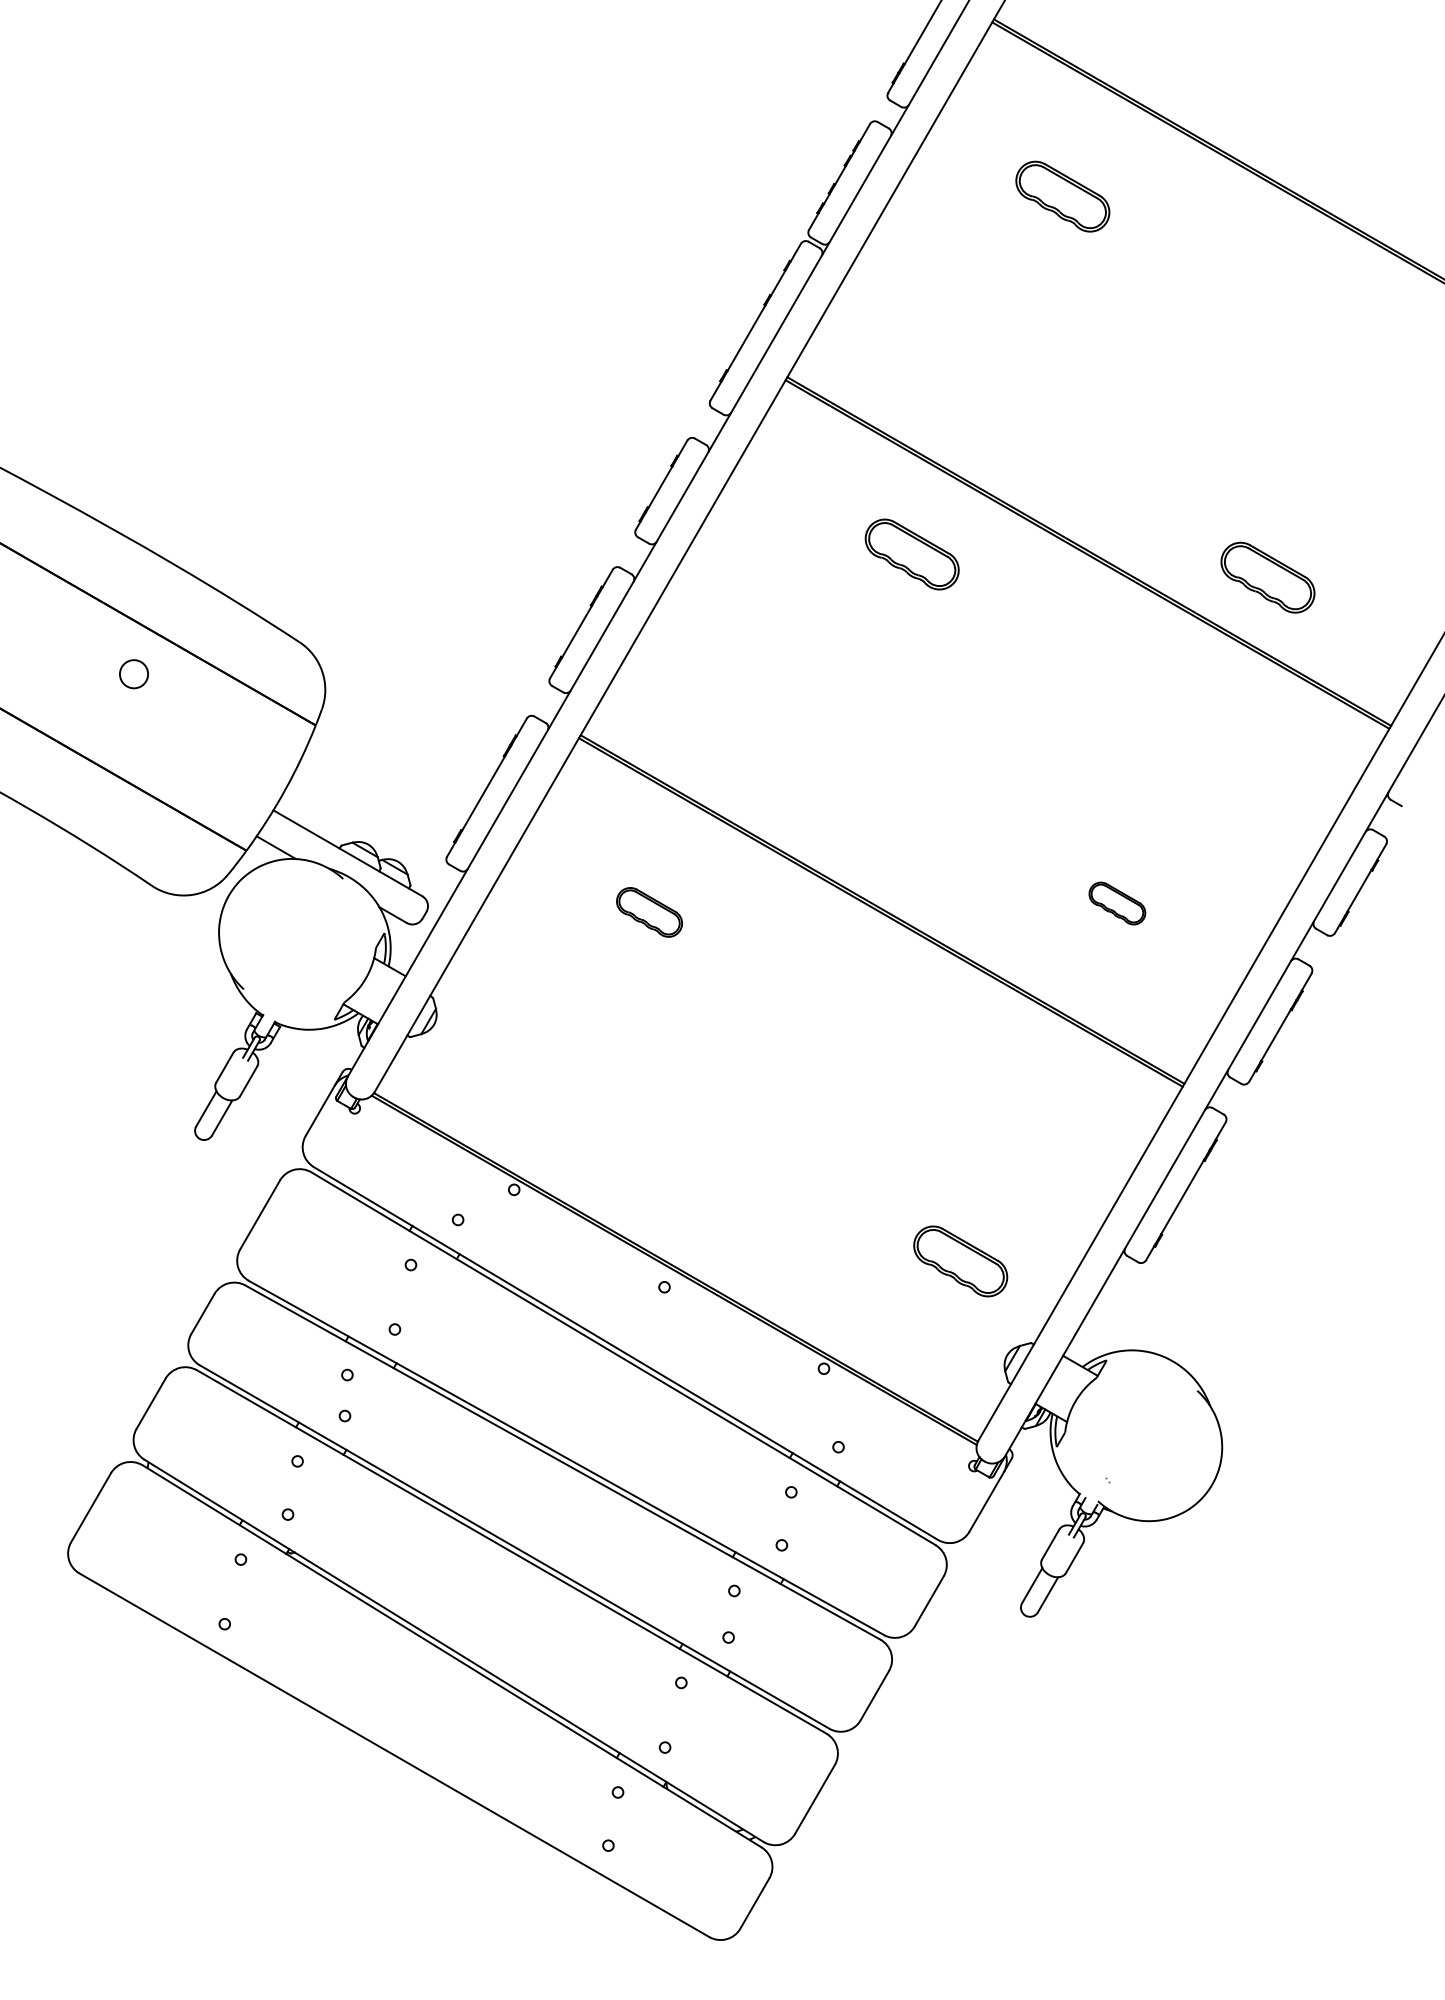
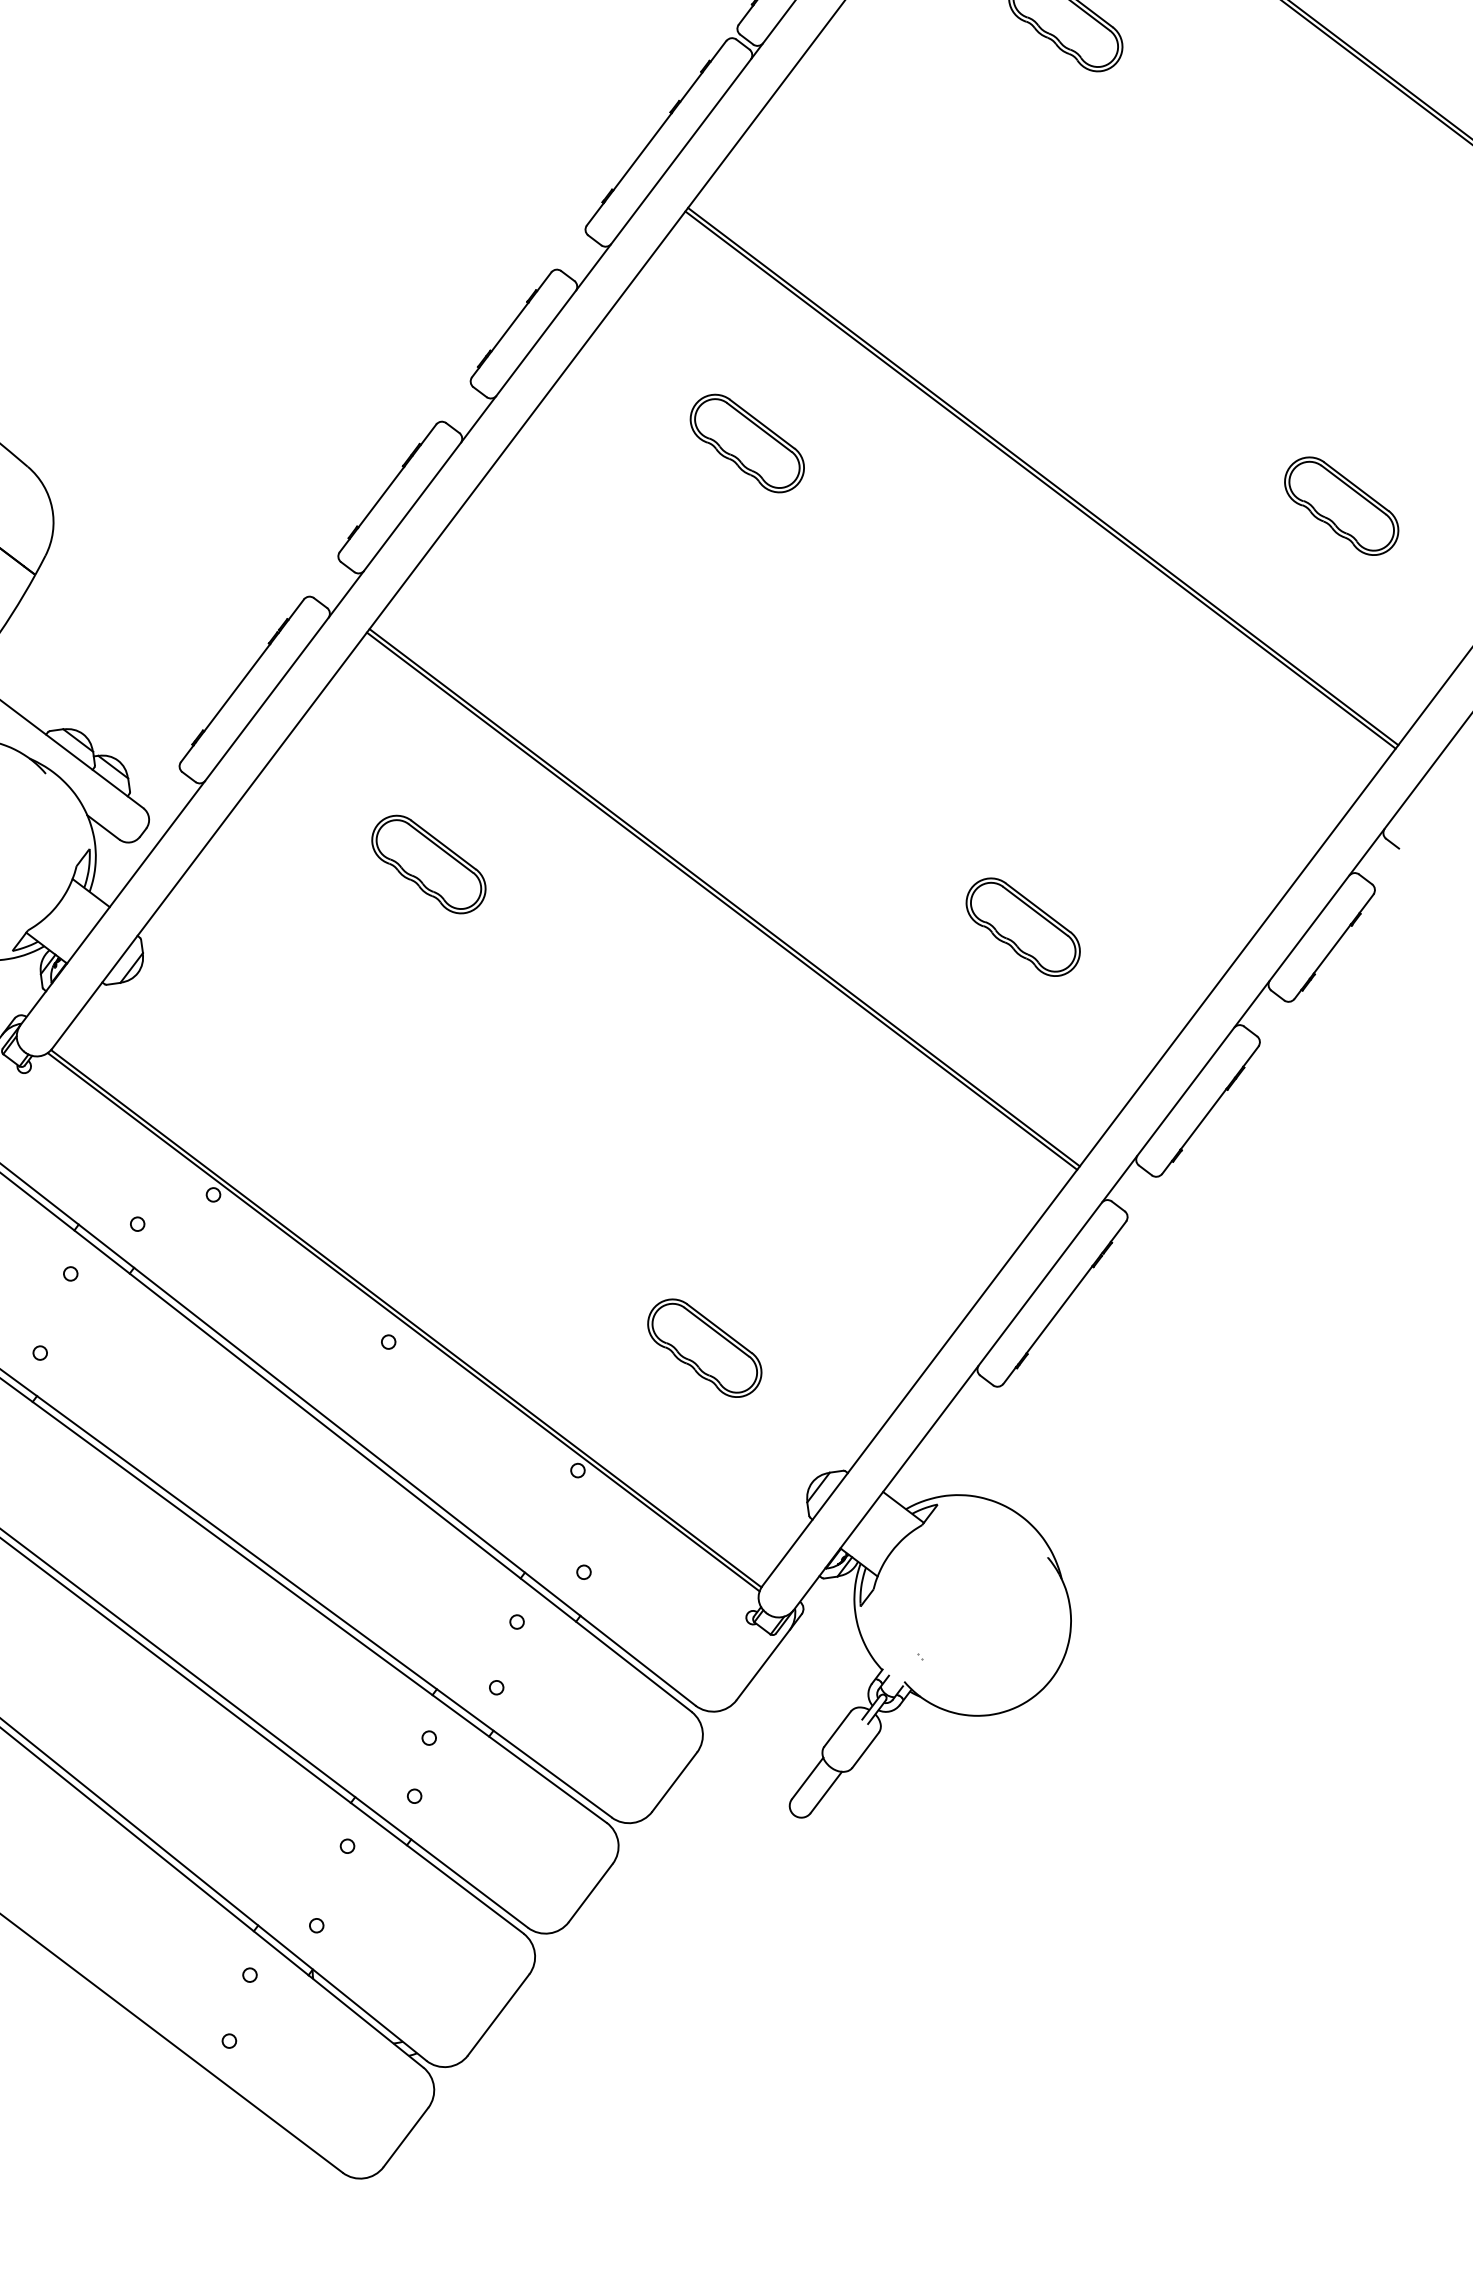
part: (911, 554) -> (746, 443), moved
part: (1267, 577) -> (1341, 505), moved
part: (1117, 903) -> (1023, 927), size x1.67
part: (649, 912) -> (428, 864), size x1.43
part: (960, 1261) -> (704, 1348), moved

